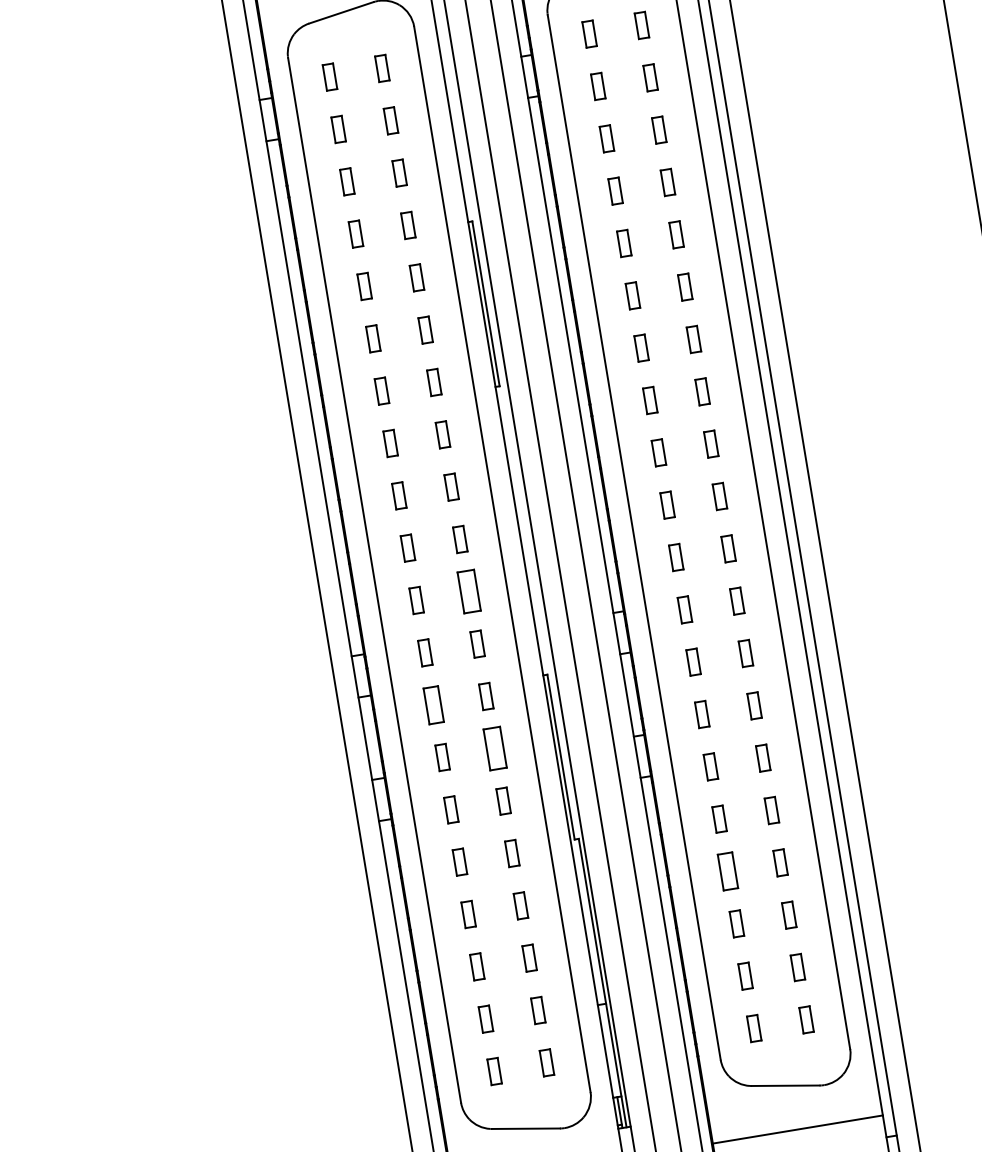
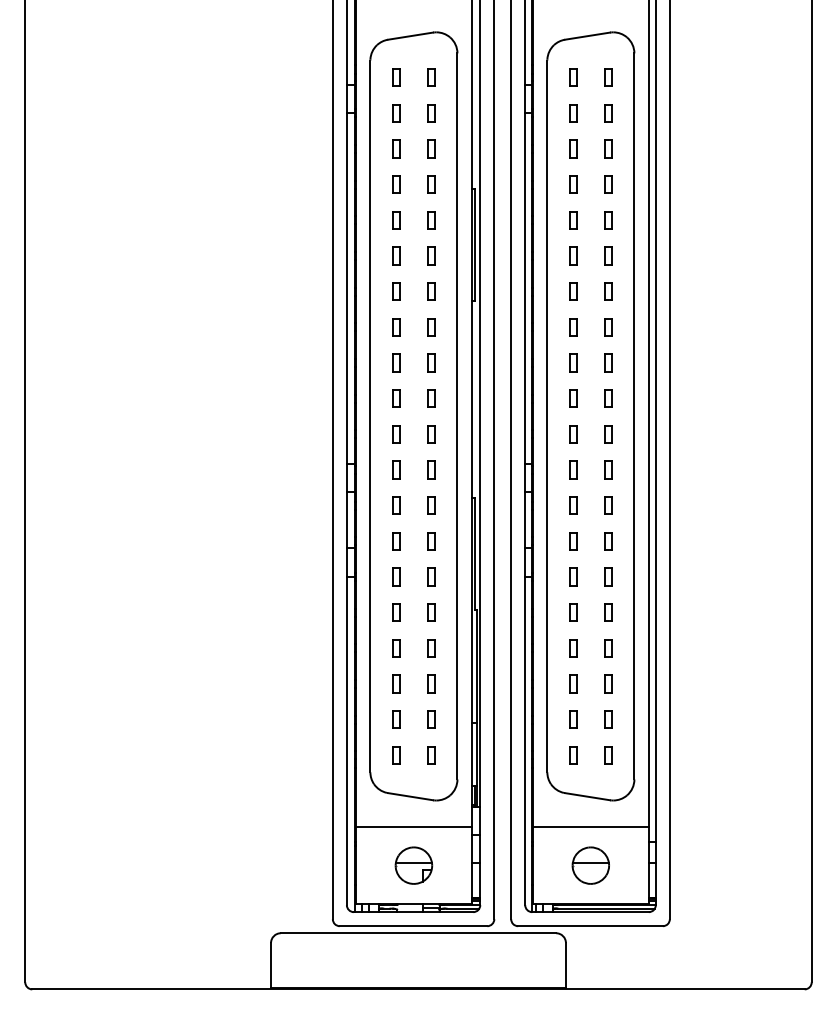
part: (468, 592) -> (431, 434), size x0.62
part: (434, 704) -> (396, 505), size x0.71
part: (494, 749) -> (431, 541), size x0.62
part: (728, 871) -> (573, 648), size x0.71

